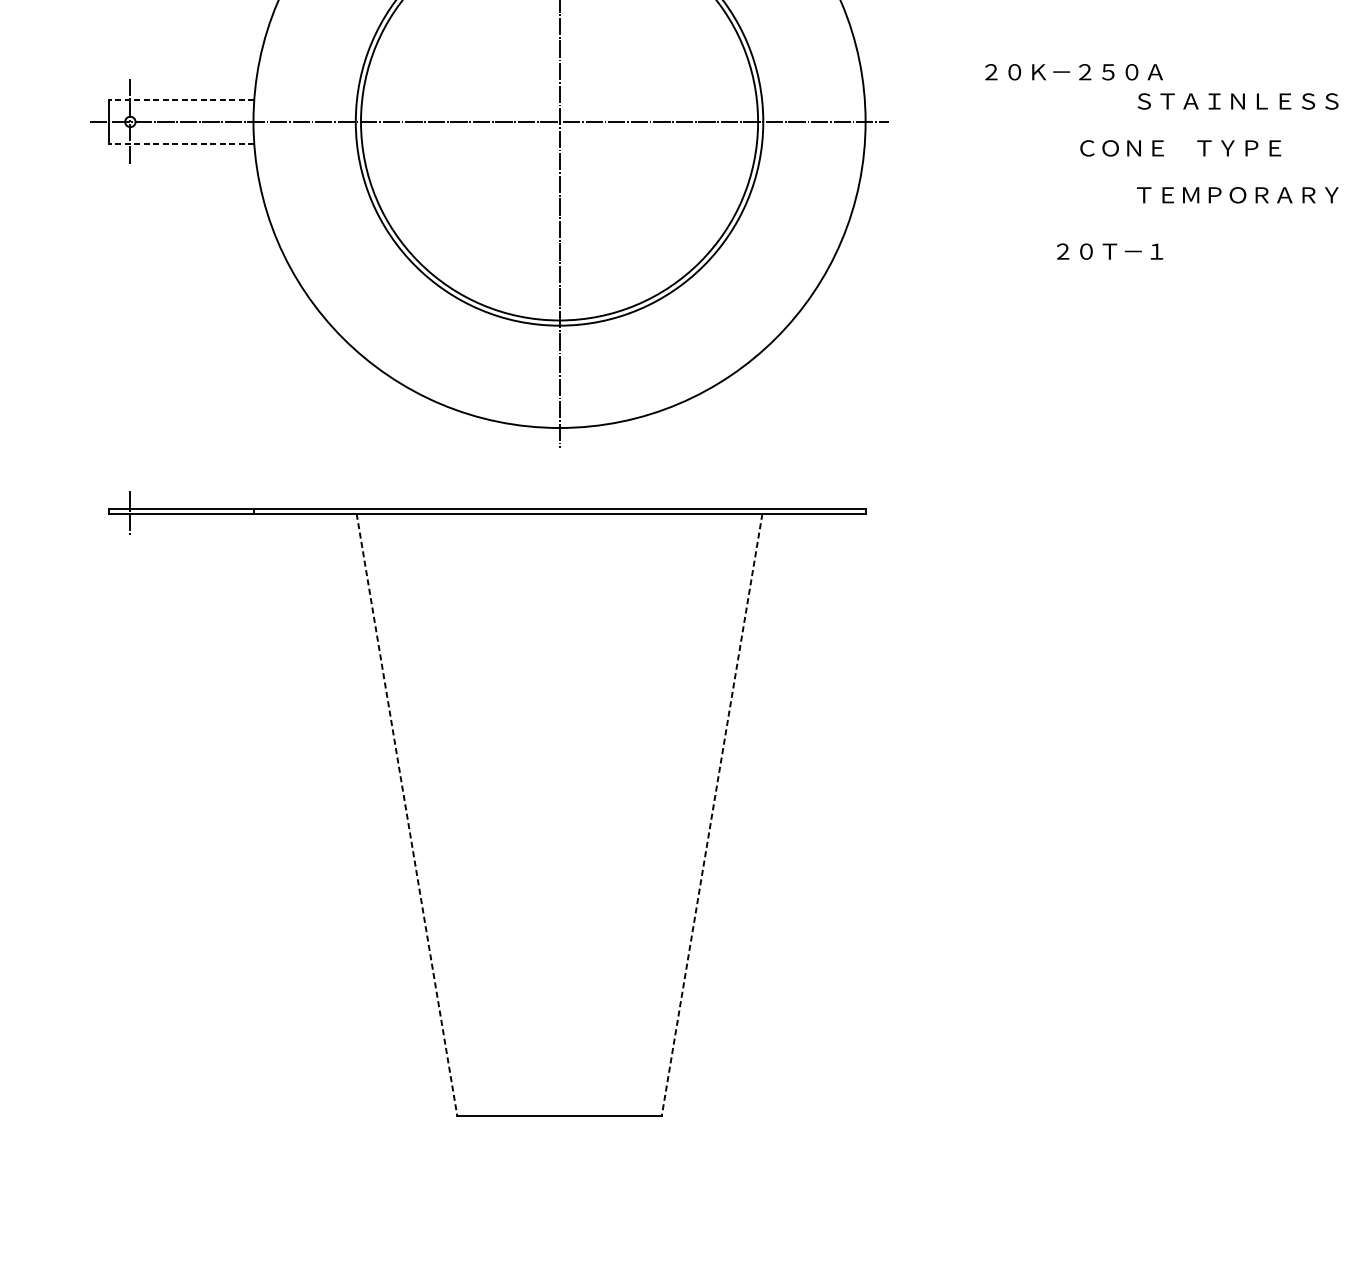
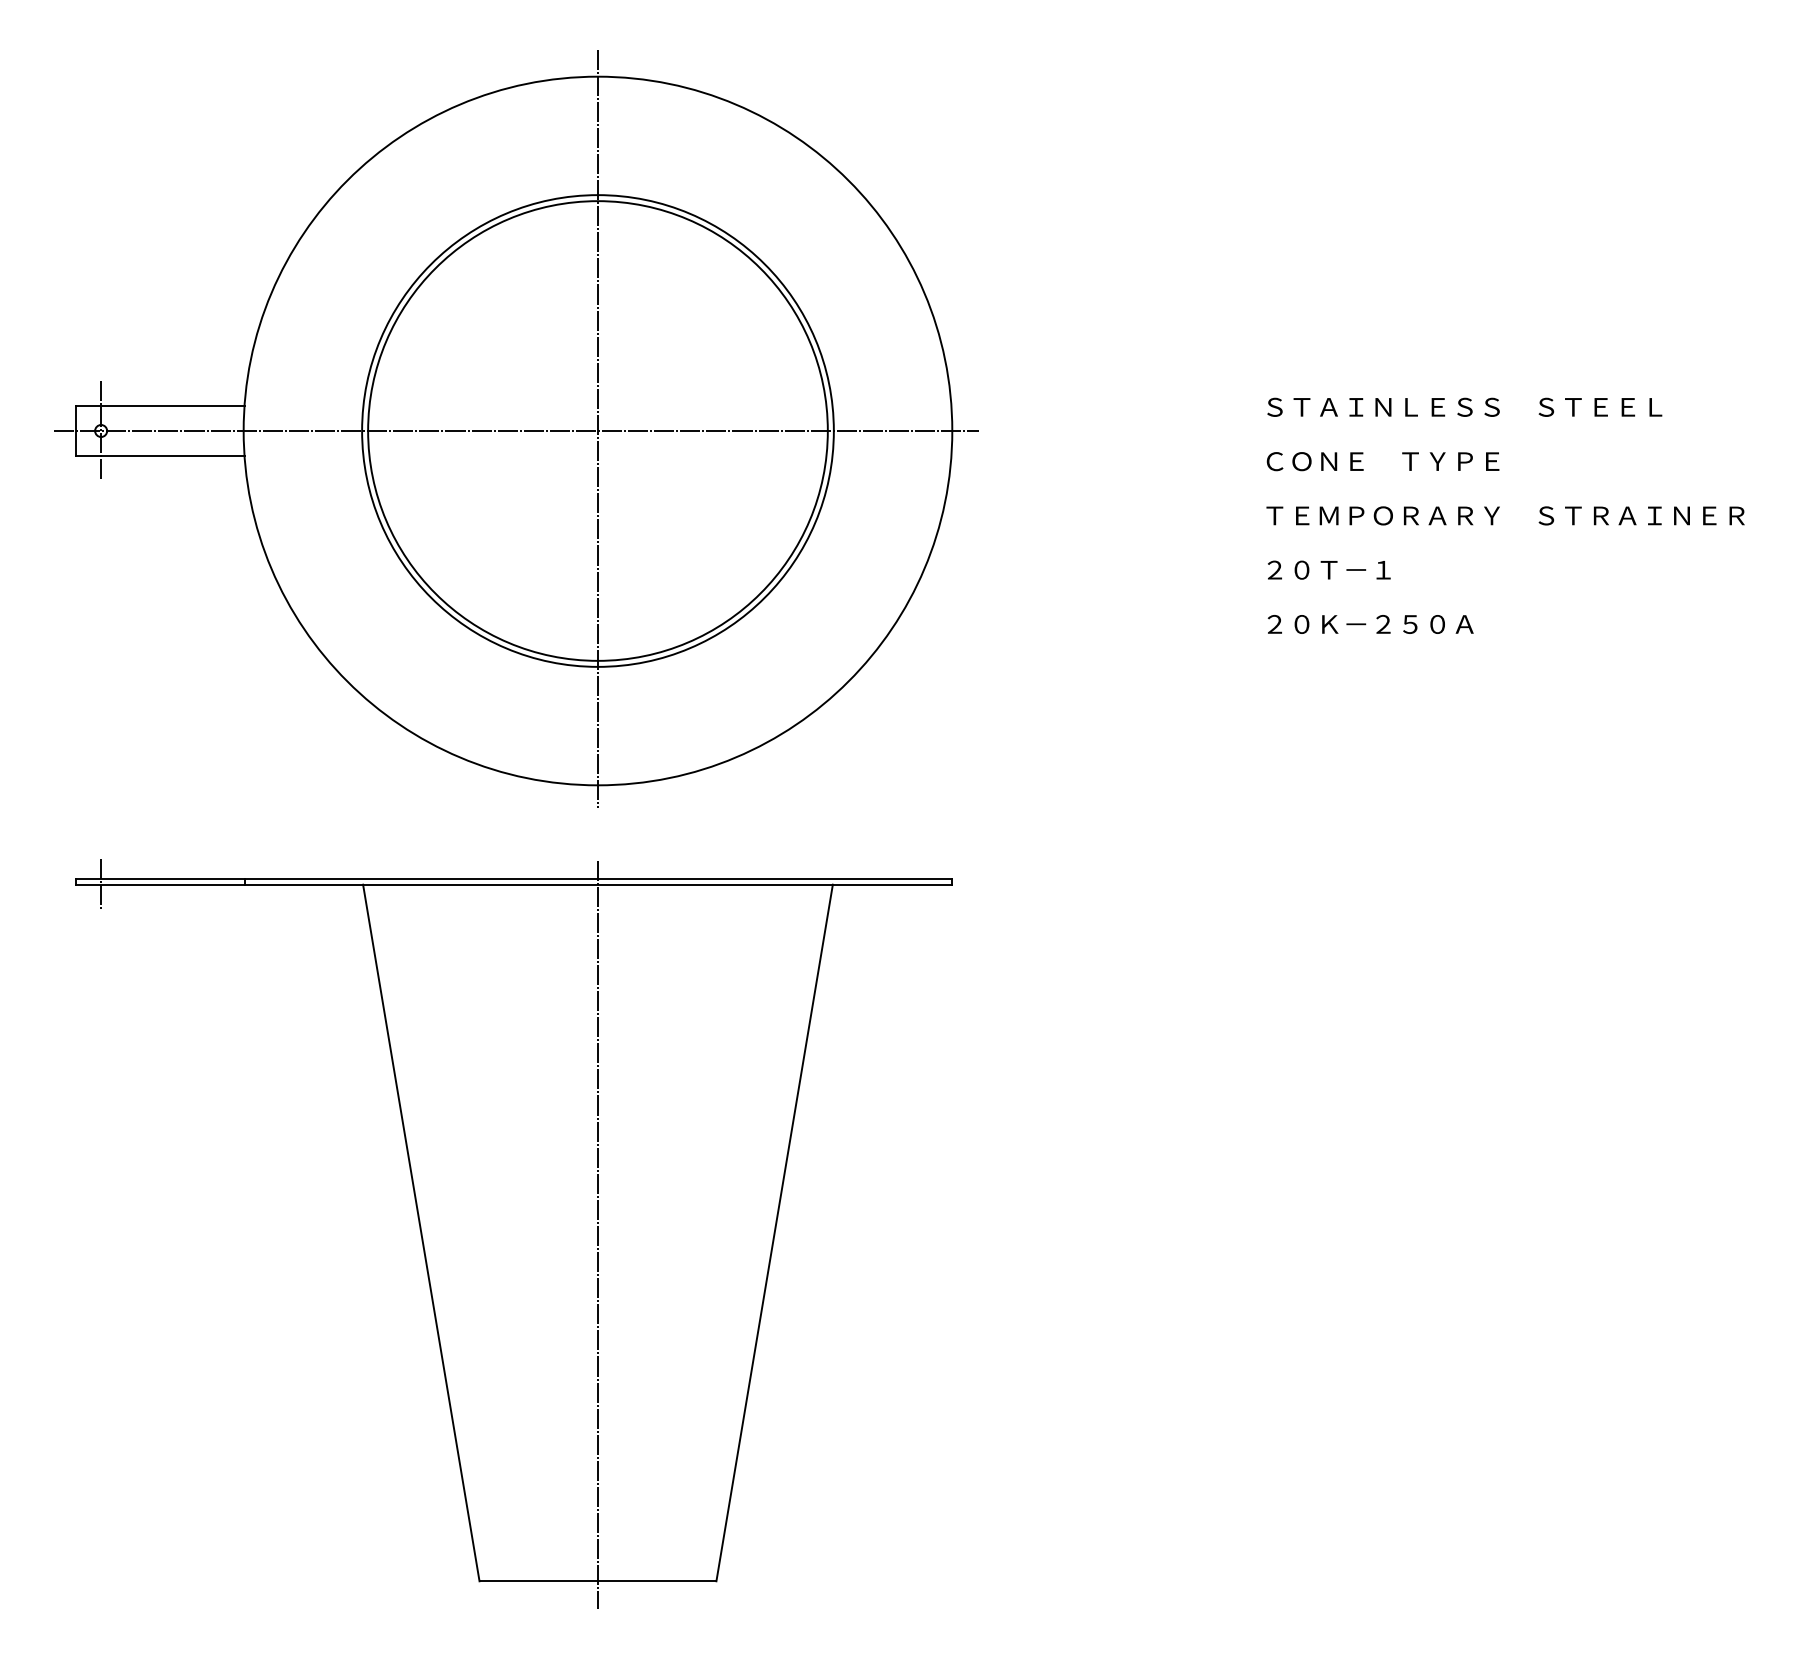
text: (1073, 72) -> (1370, 624), moved
line: (180, 99) -> (159, 405), dashed -> solid
line: (180, 143) -> (159, 456), dashed -> solid
text: (1180, 148) -> (1382, 461), moved
text: (1110, 251) -> (1329, 569), moved
line: (407, 815) -> (421, 1233), dashed -> solid
line: (559, 815) -> (597, 1234), added
line: (712, 815) -> (774, 1233), dashed -> solid

